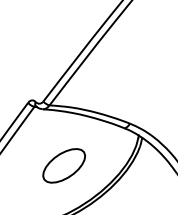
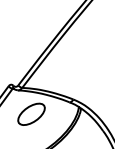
part: (64, 164) -> (31, 113), moved

